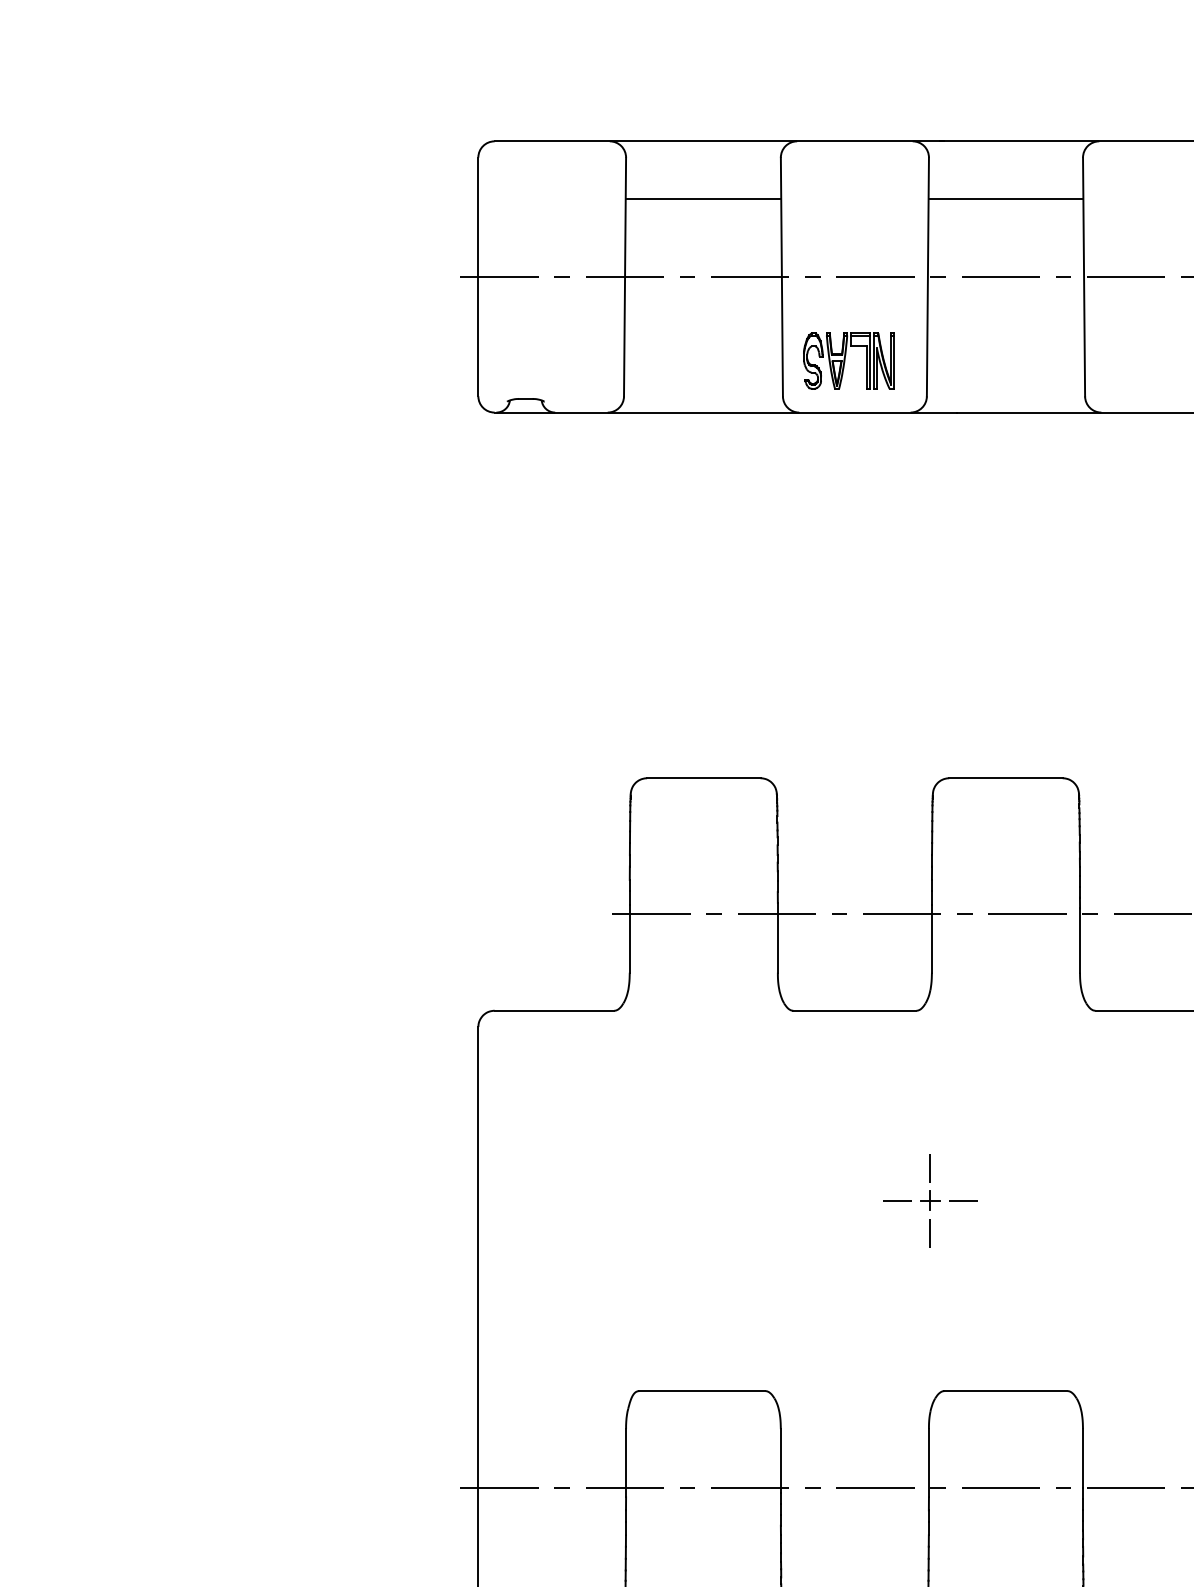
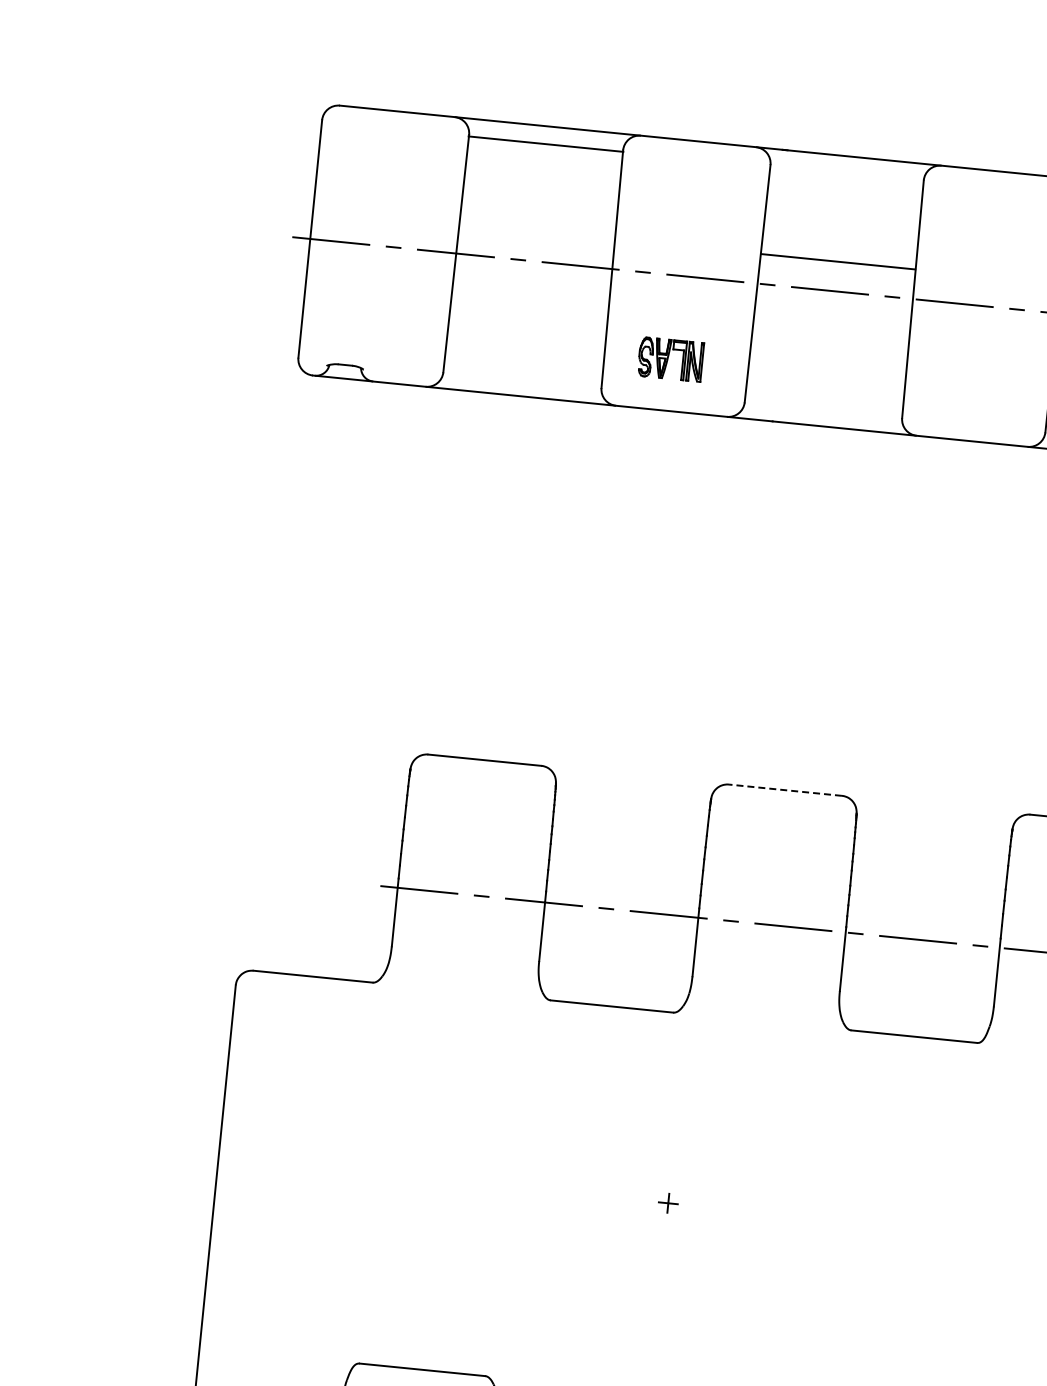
line: (703, 199) -> (545, 144), moved
line: (1005, 199) -> (837, 262), moved
part: (848, 360) -> (670, 358), size x0.7
line: (1005, 778) -> (785, 790), solid -> dashed
line: (930, 1167) -> (671, 1170), removed
line: (897, 1200) -> (635, 1199), removed
line: (963, 1200) -> (701, 1206), removed
line: (930, 1233) -> (665, 1235), removed

